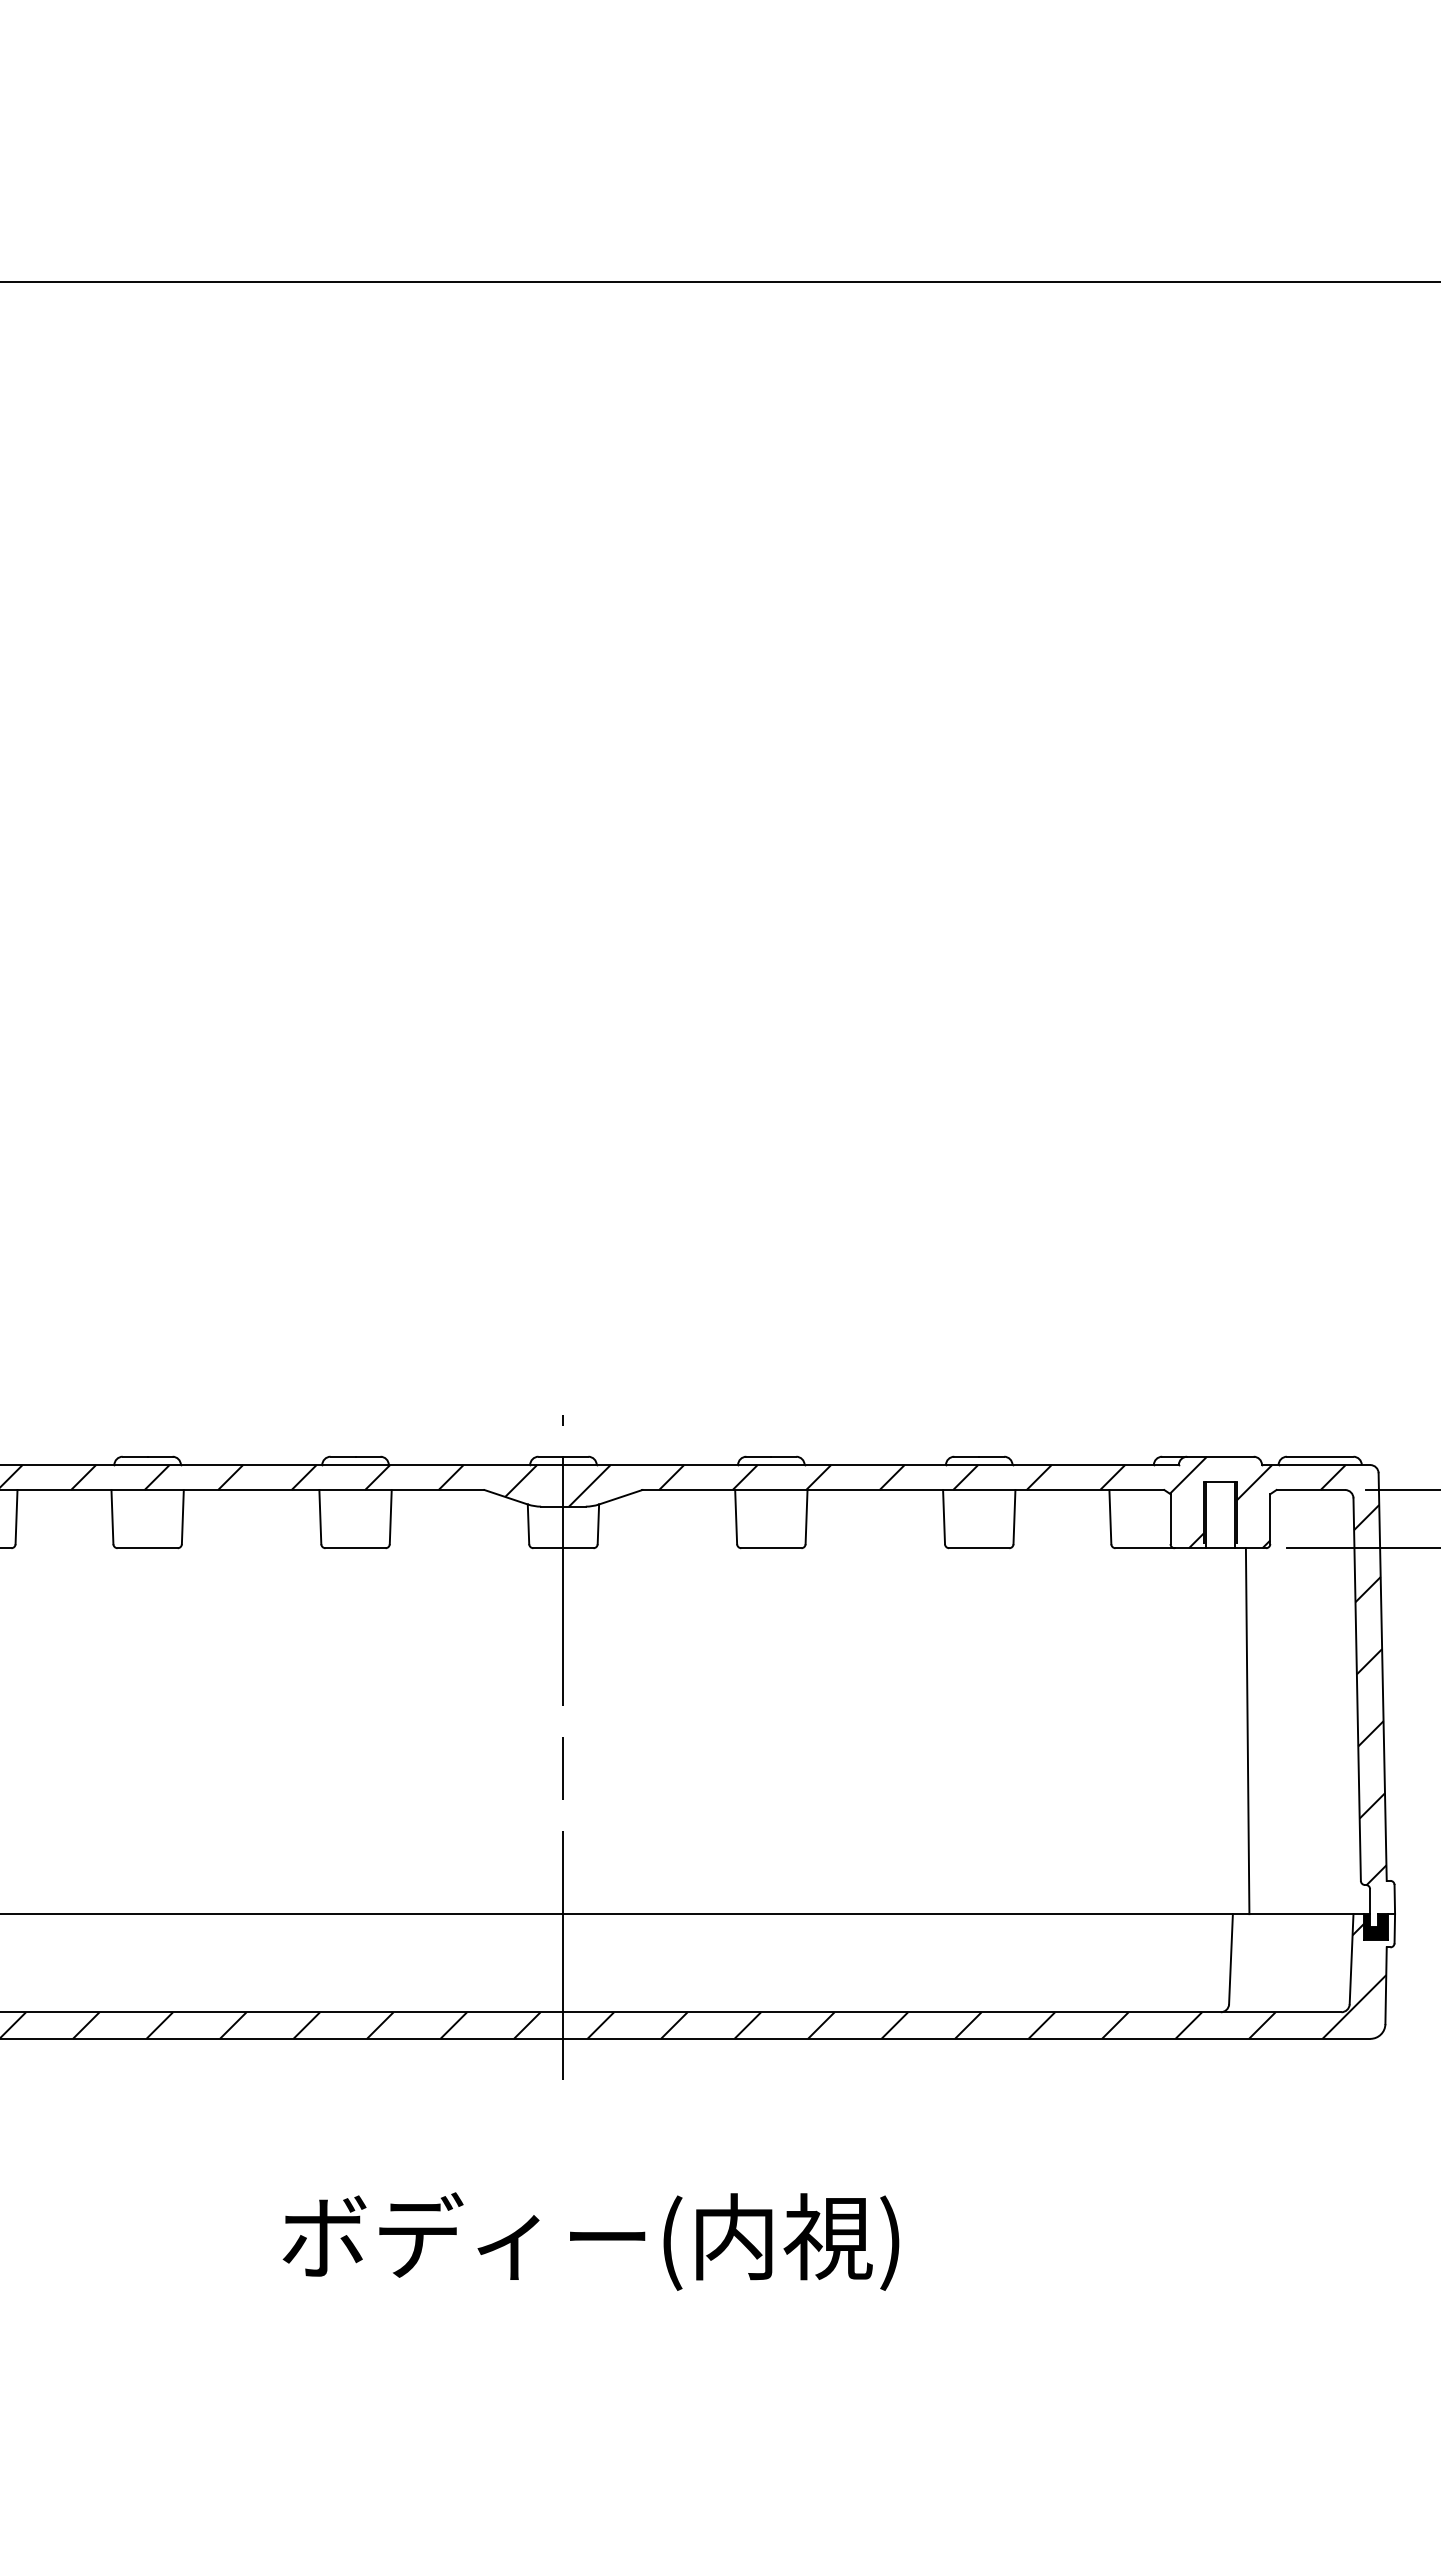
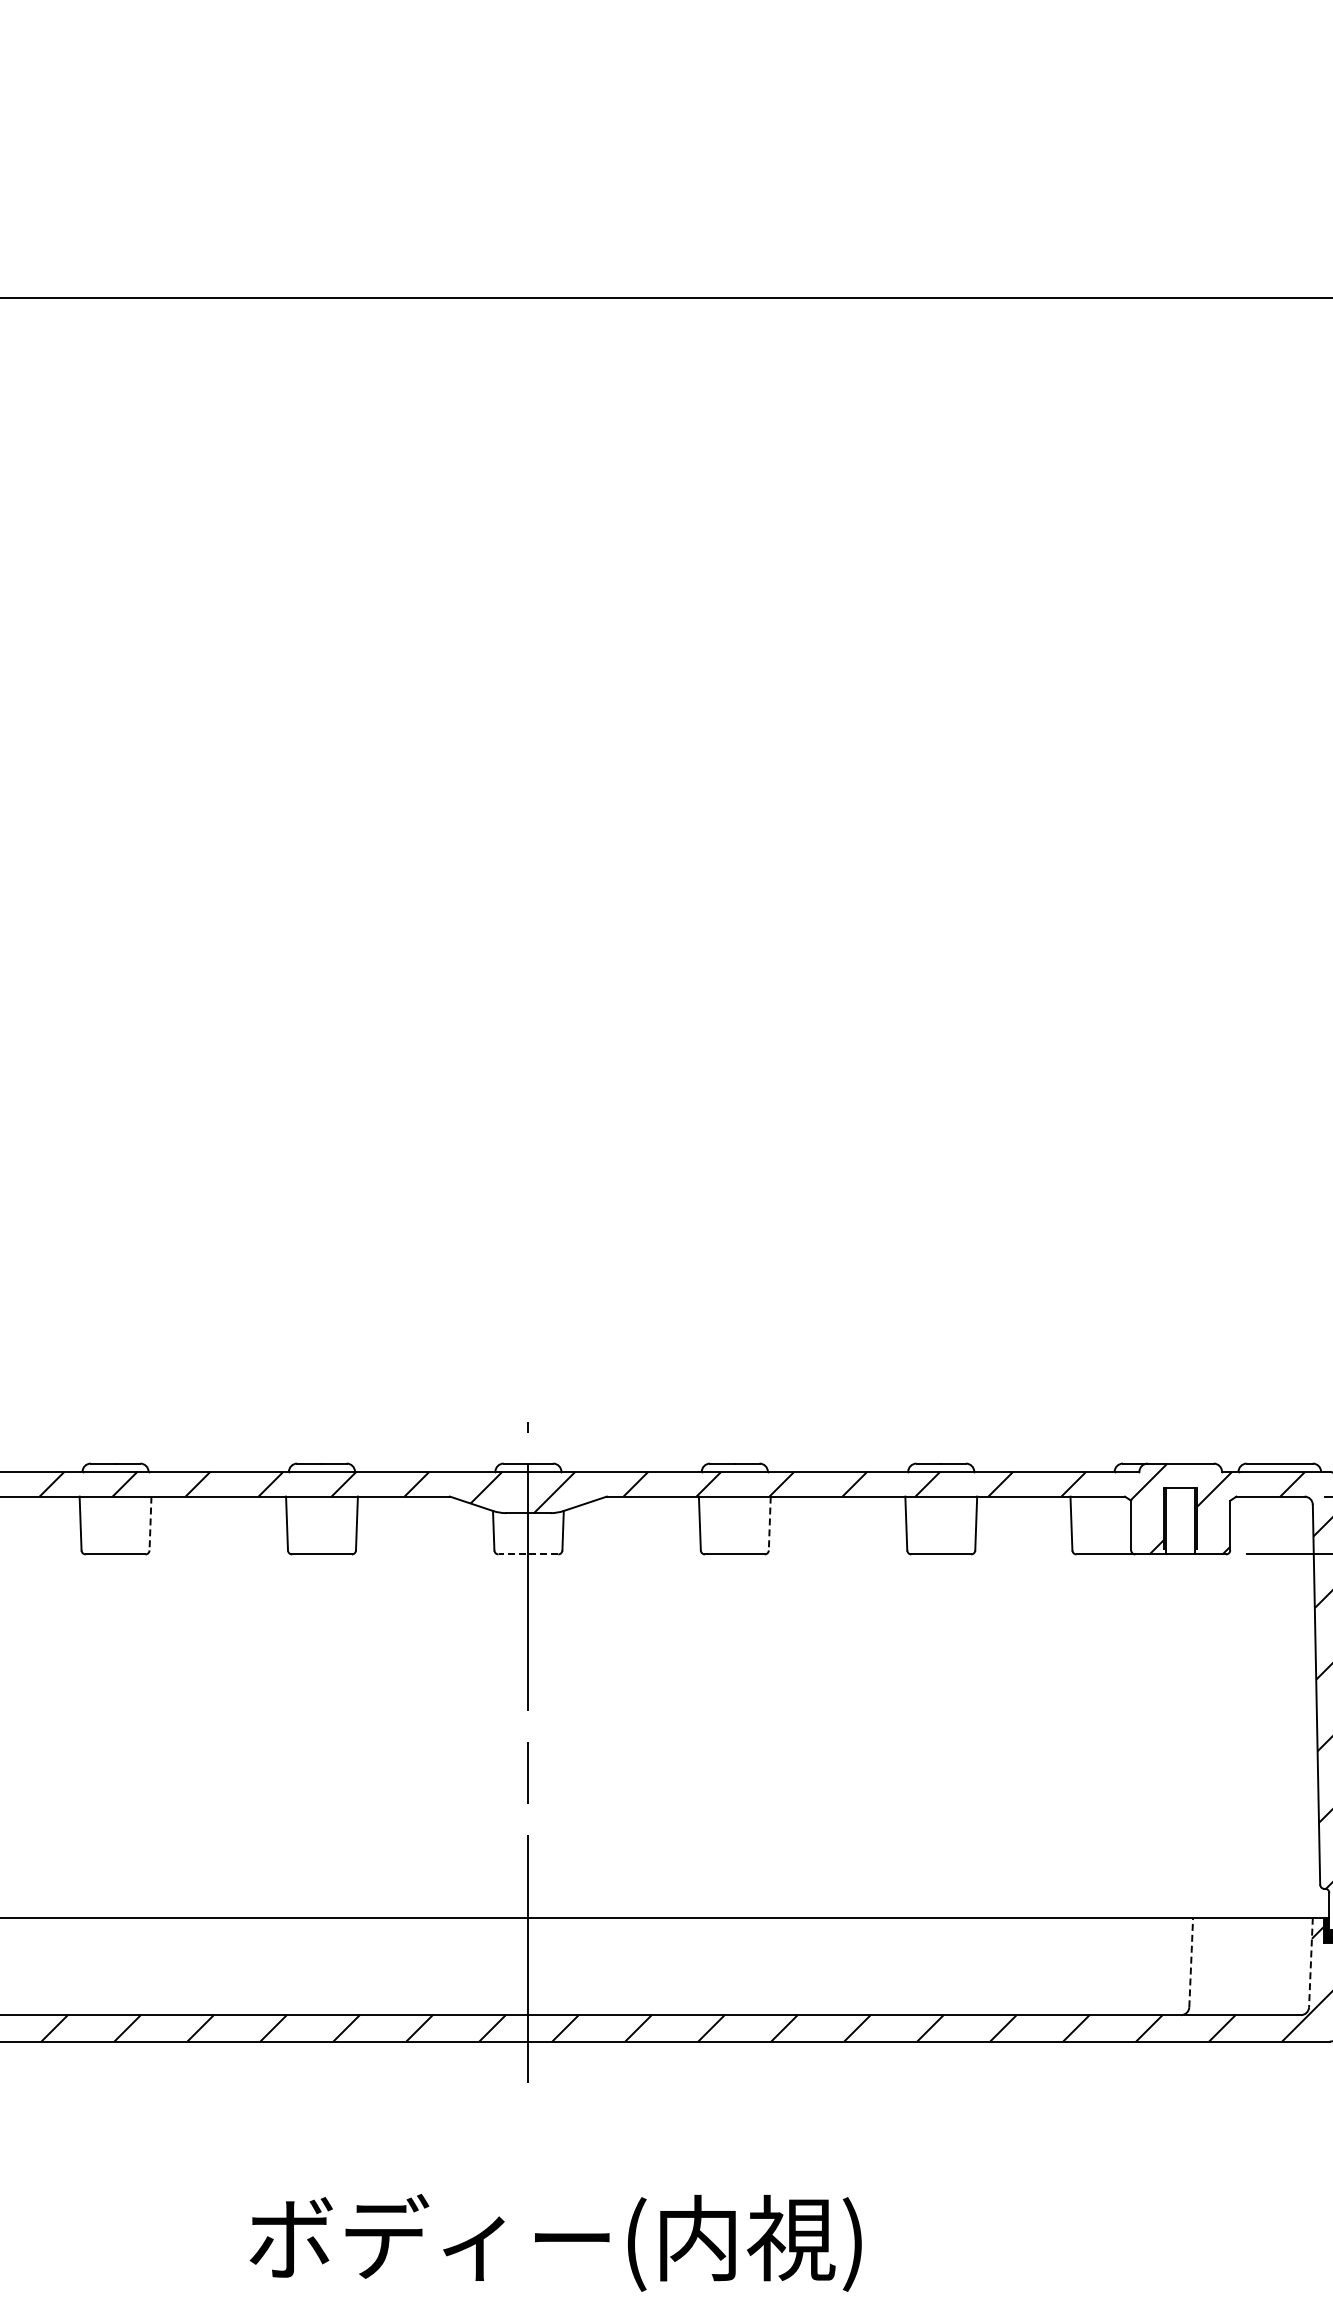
line: (182, 1517) -> (150, 1523), solid -> dashed
line: (806, 1517) -> (769, 1523), solid -> dashed
line: (562, 1548) -> (527, 1554), solid -> dashed
line: (1247, 1731) -> (1207, 1736), removed
line: (1231, 1958) -> (1191, 1961), solid -> dashed
line: (1351, 1959) -> (1310, 1962), solid -> dashed

